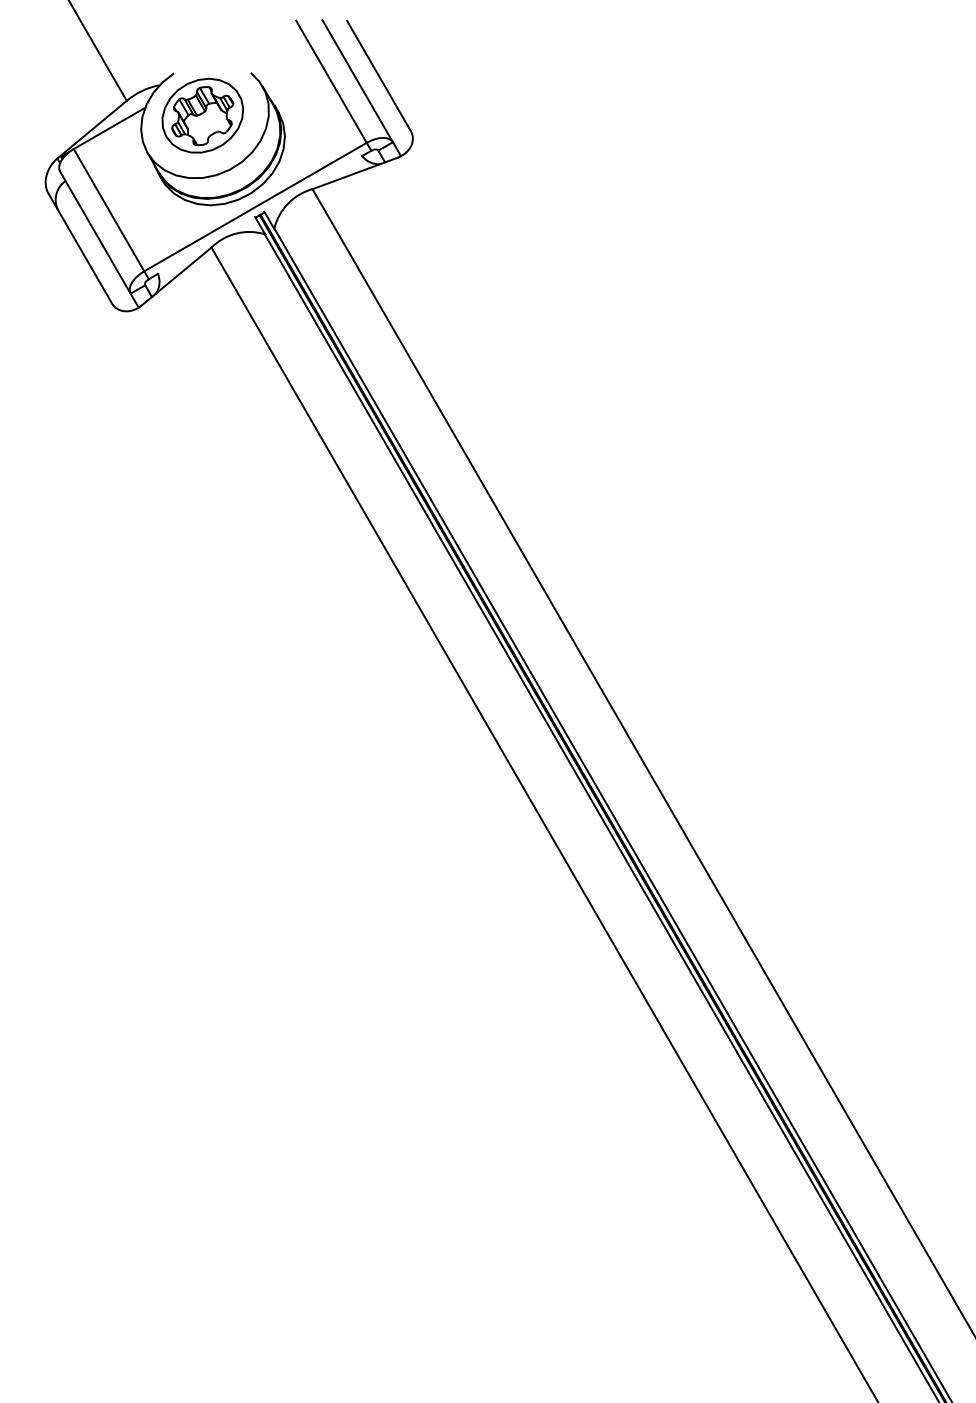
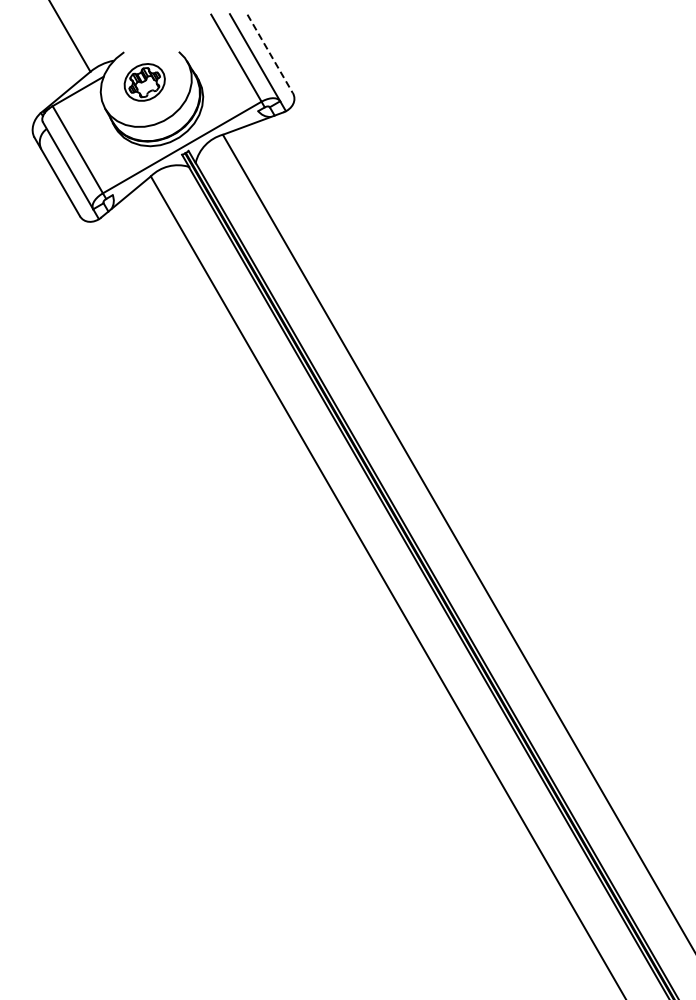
line: (379, 76) -> (270, 54), solid -> dashed
part: (202, 115) -> (144, 82), size x0.7

